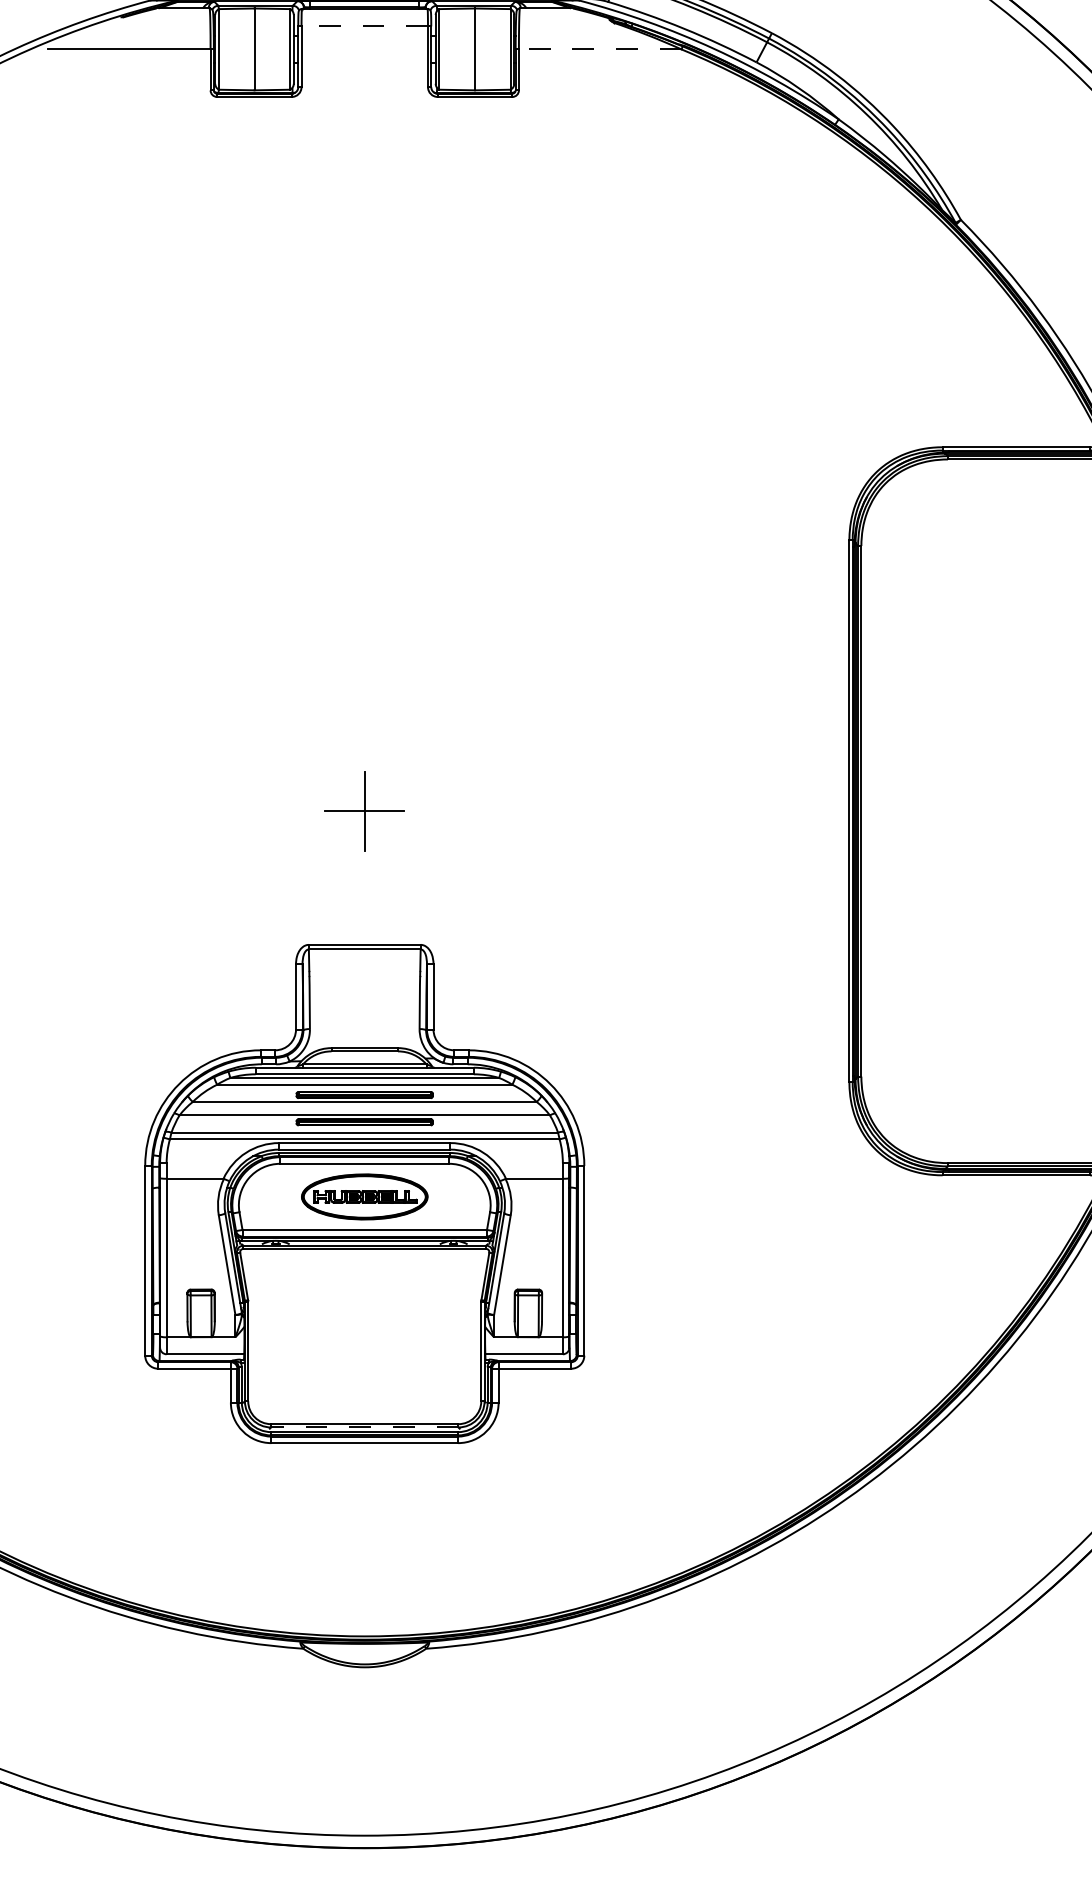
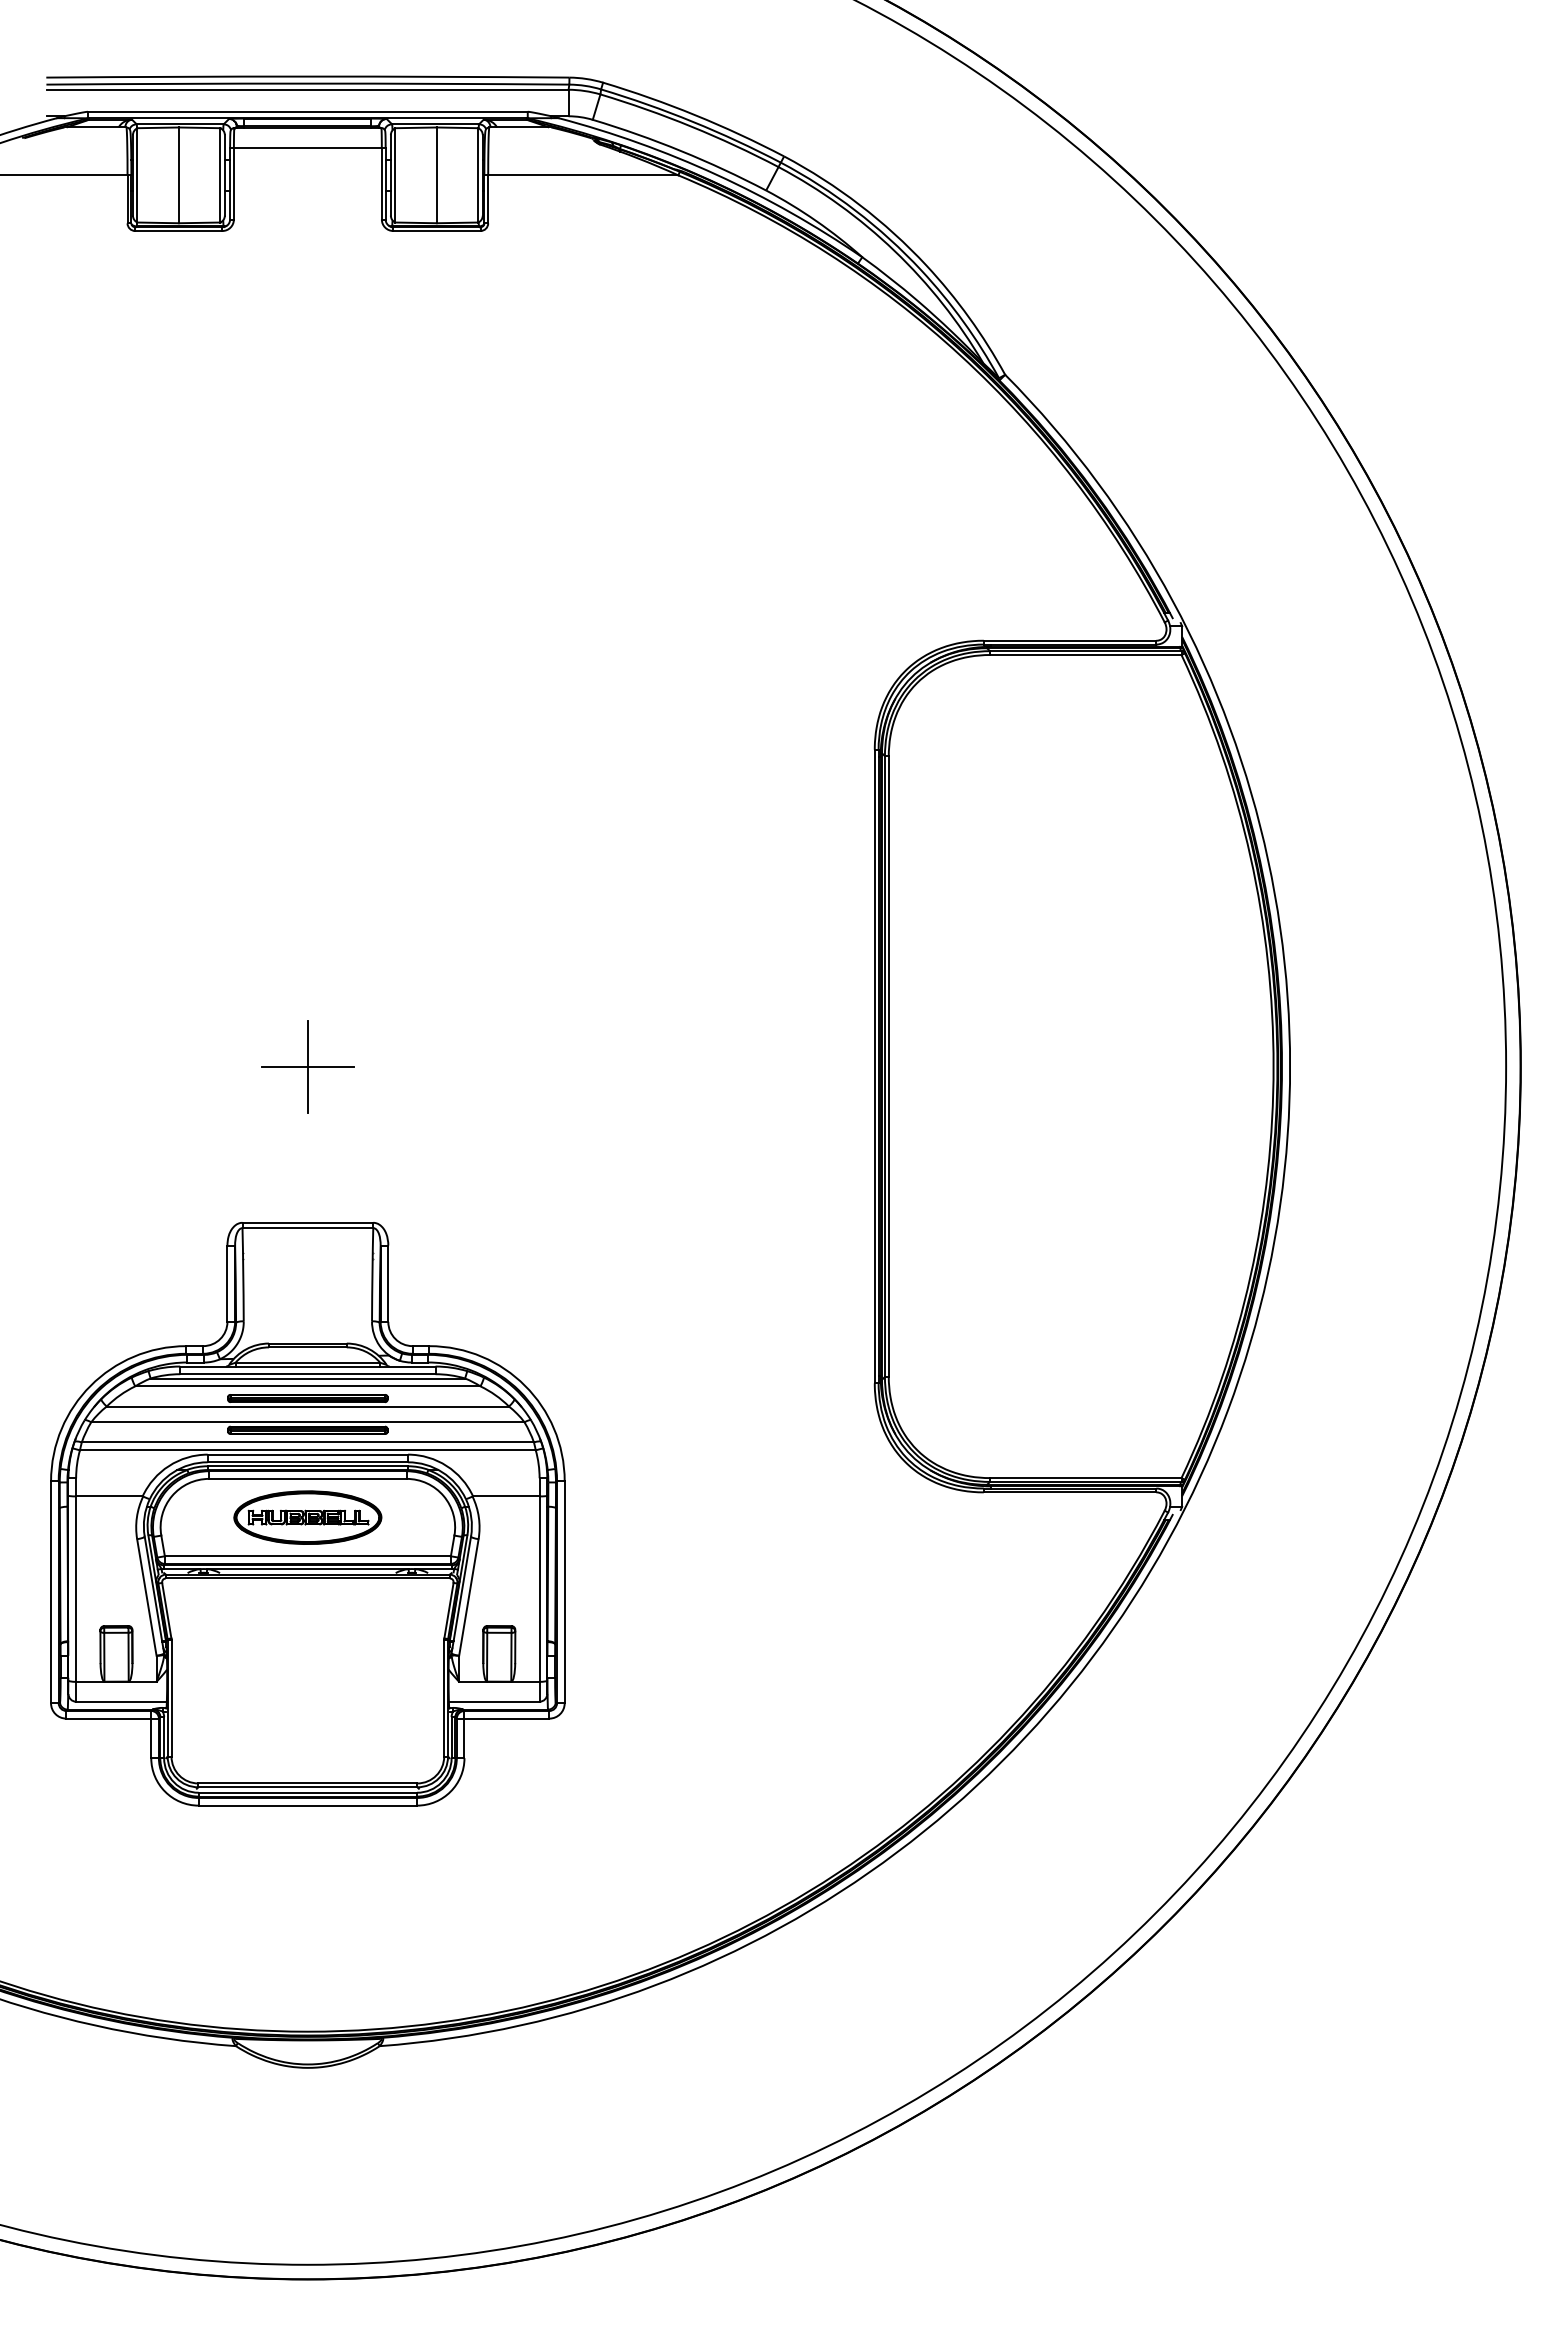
line: (364, 26) -> (307, 148), dashed -> solid
line: (599, 49) -> (582, 175), dashed -> solid
line: (364, 1427) -> (307, 1787), dashed -> solid

